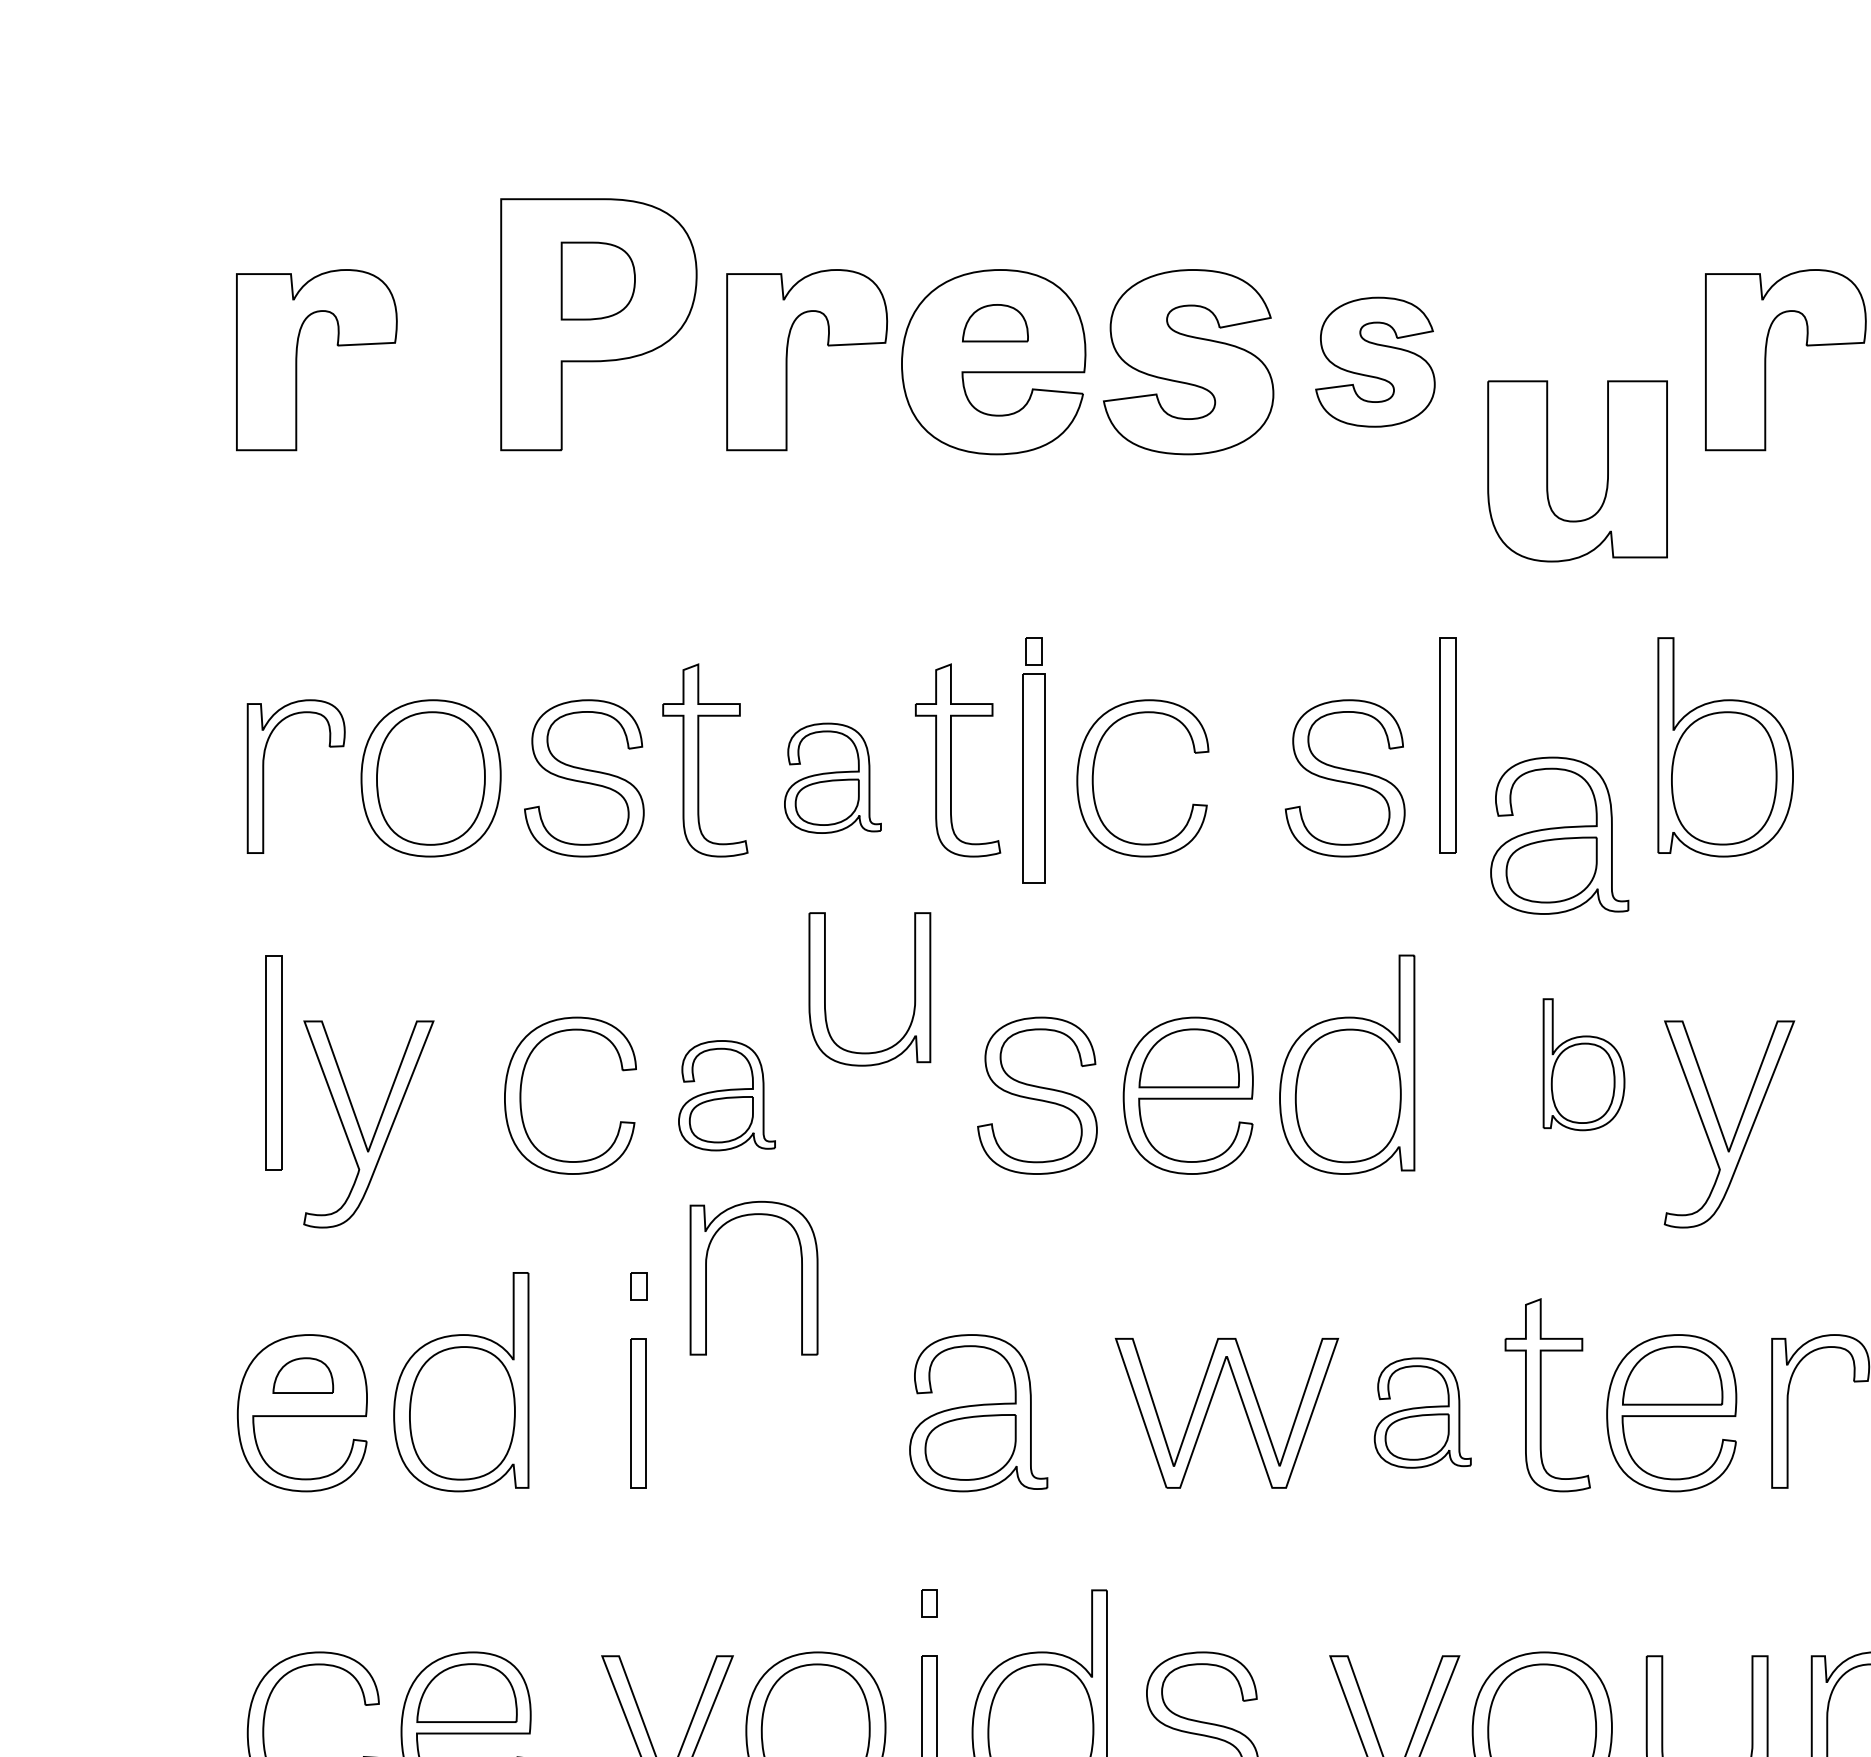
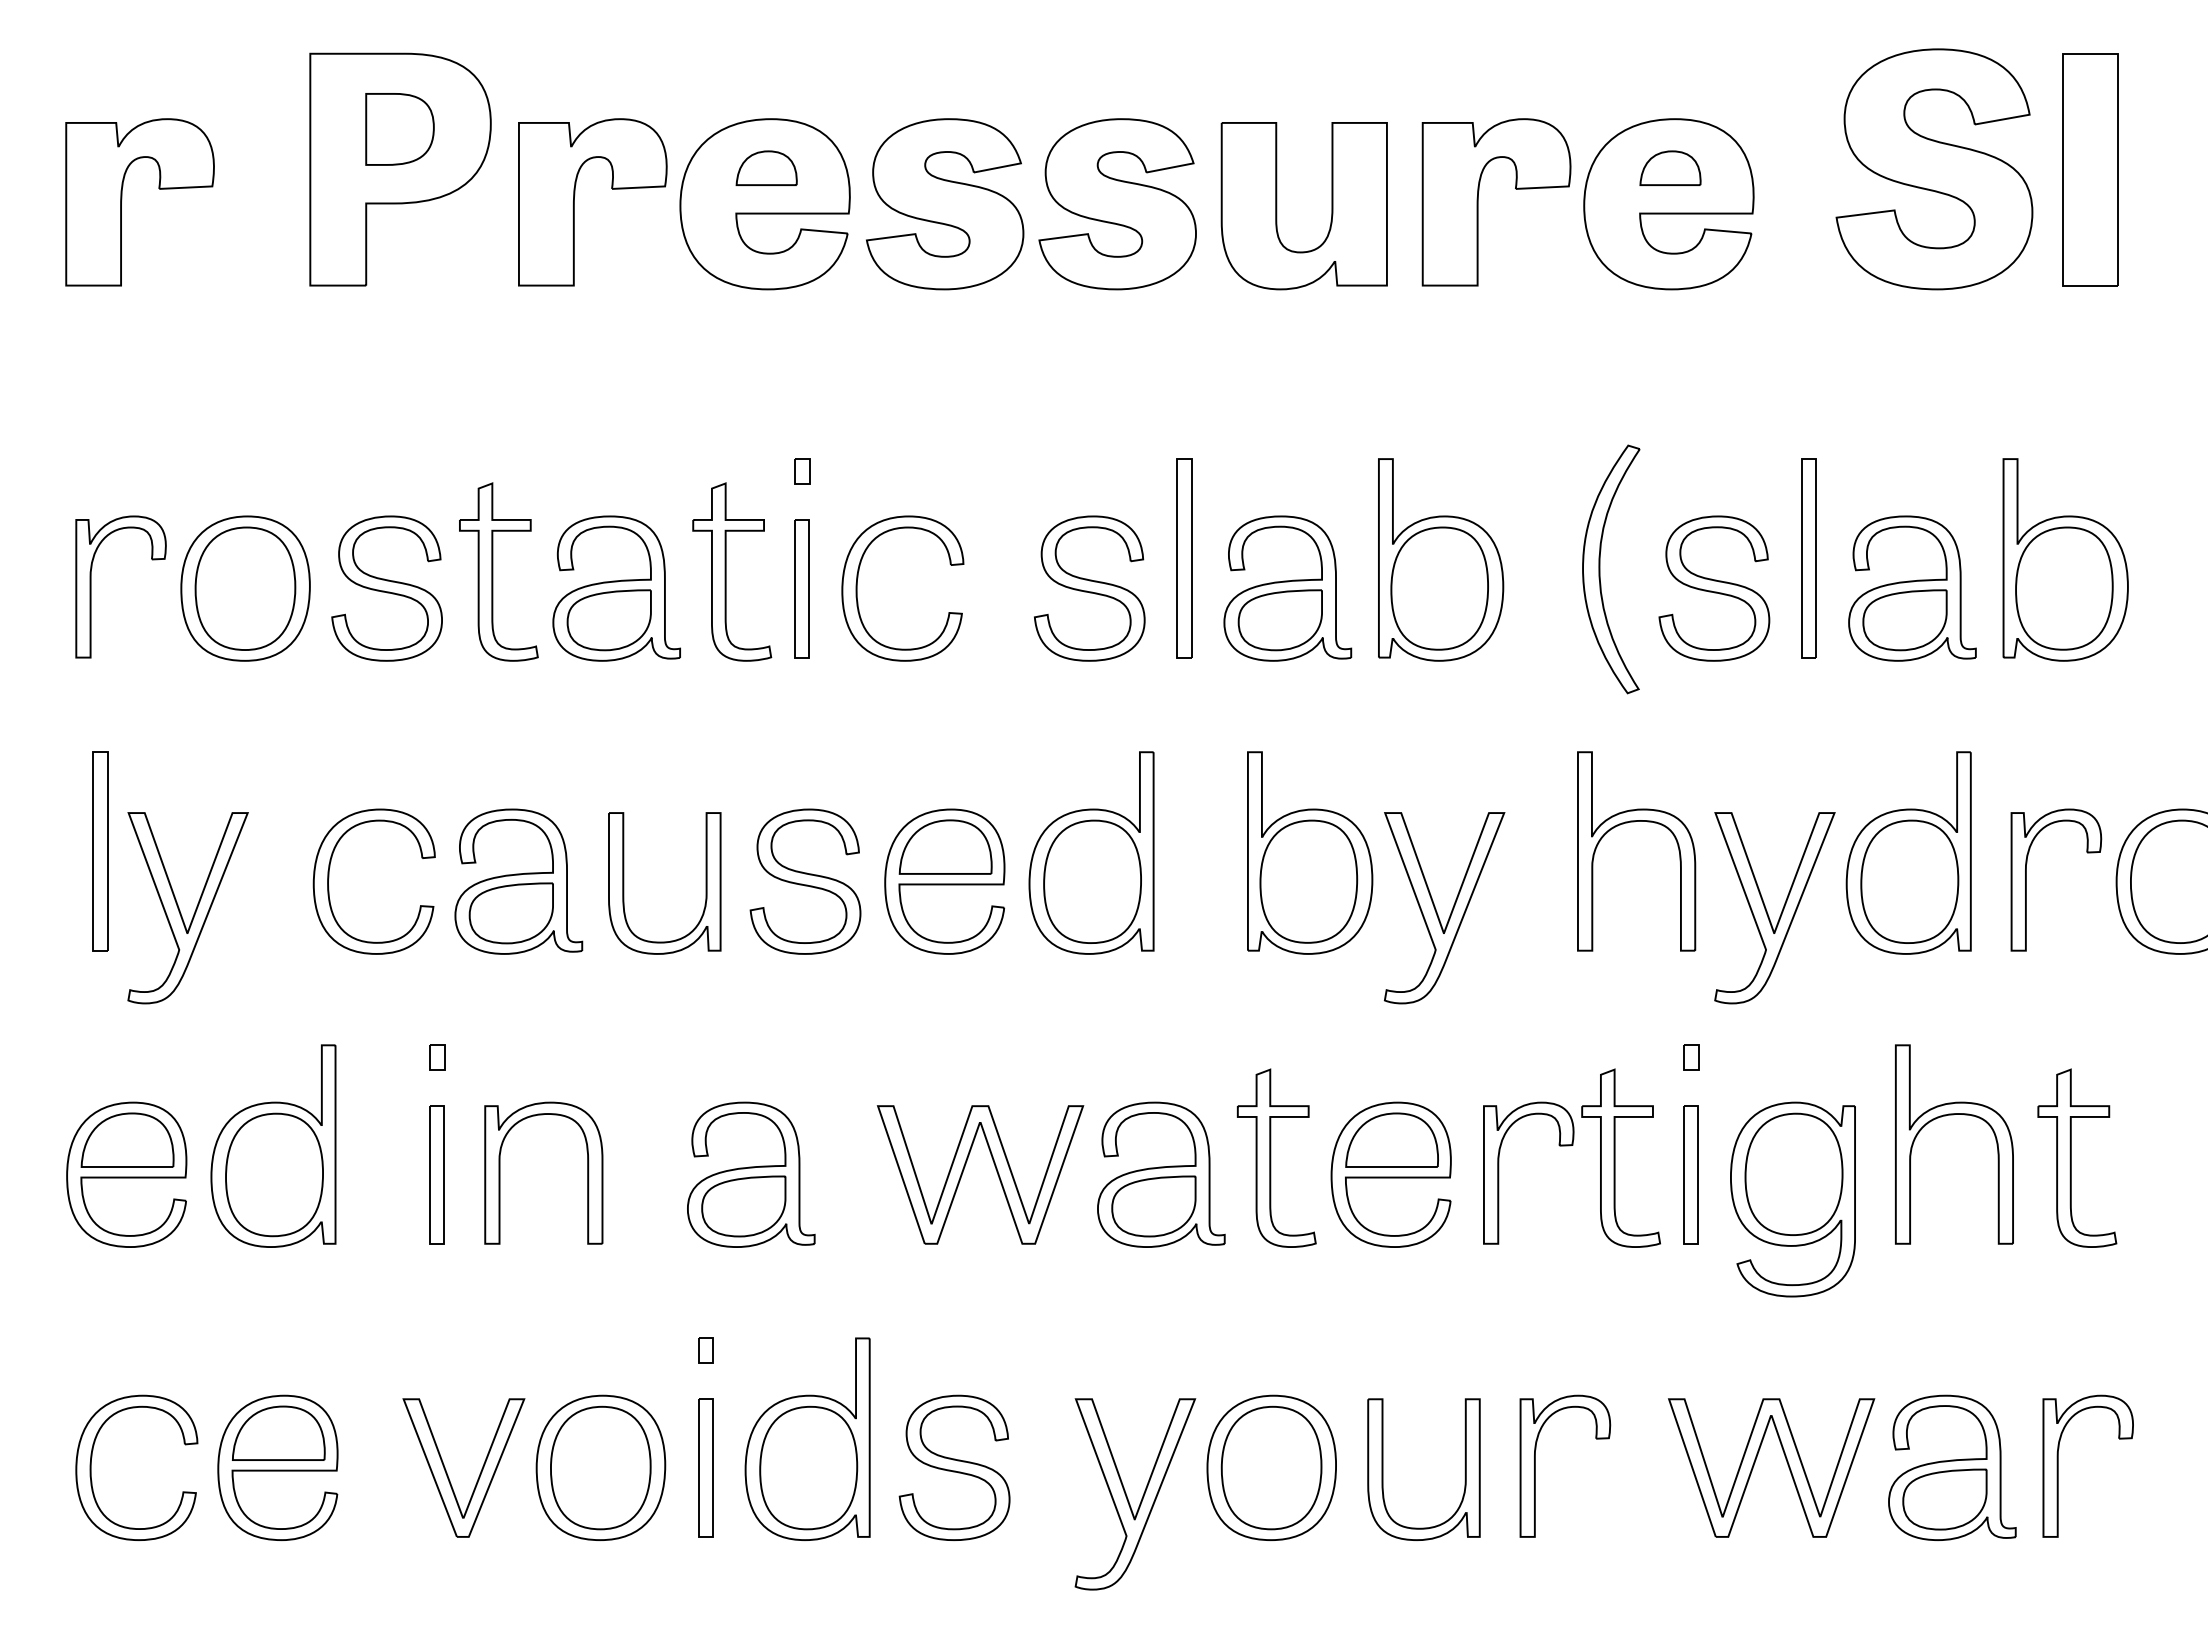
part: (1375, 362) -> (1117, 204), size x1.43
part: (1548, 471) -> (1277, 206), moved
part: (832, 778) -> (616, 588), size x1.43
part: (1033, 778) -> (801, 588), size x0.71
part: (1559, 835) -> (1287, 588), moved
part: (826, 989) -> (624, 883), moved
part: (1584, 1064) -> (1310, 852), size x1.67
part: (726, 1095) -> (518, 881), size x1.43
part: (707, 1277) -> (500, 1172), moved
part: (303, 1374) -> (127, 1139), size x1.67
part: (1422, 1412) -> (1161, 1174), size x1.43

